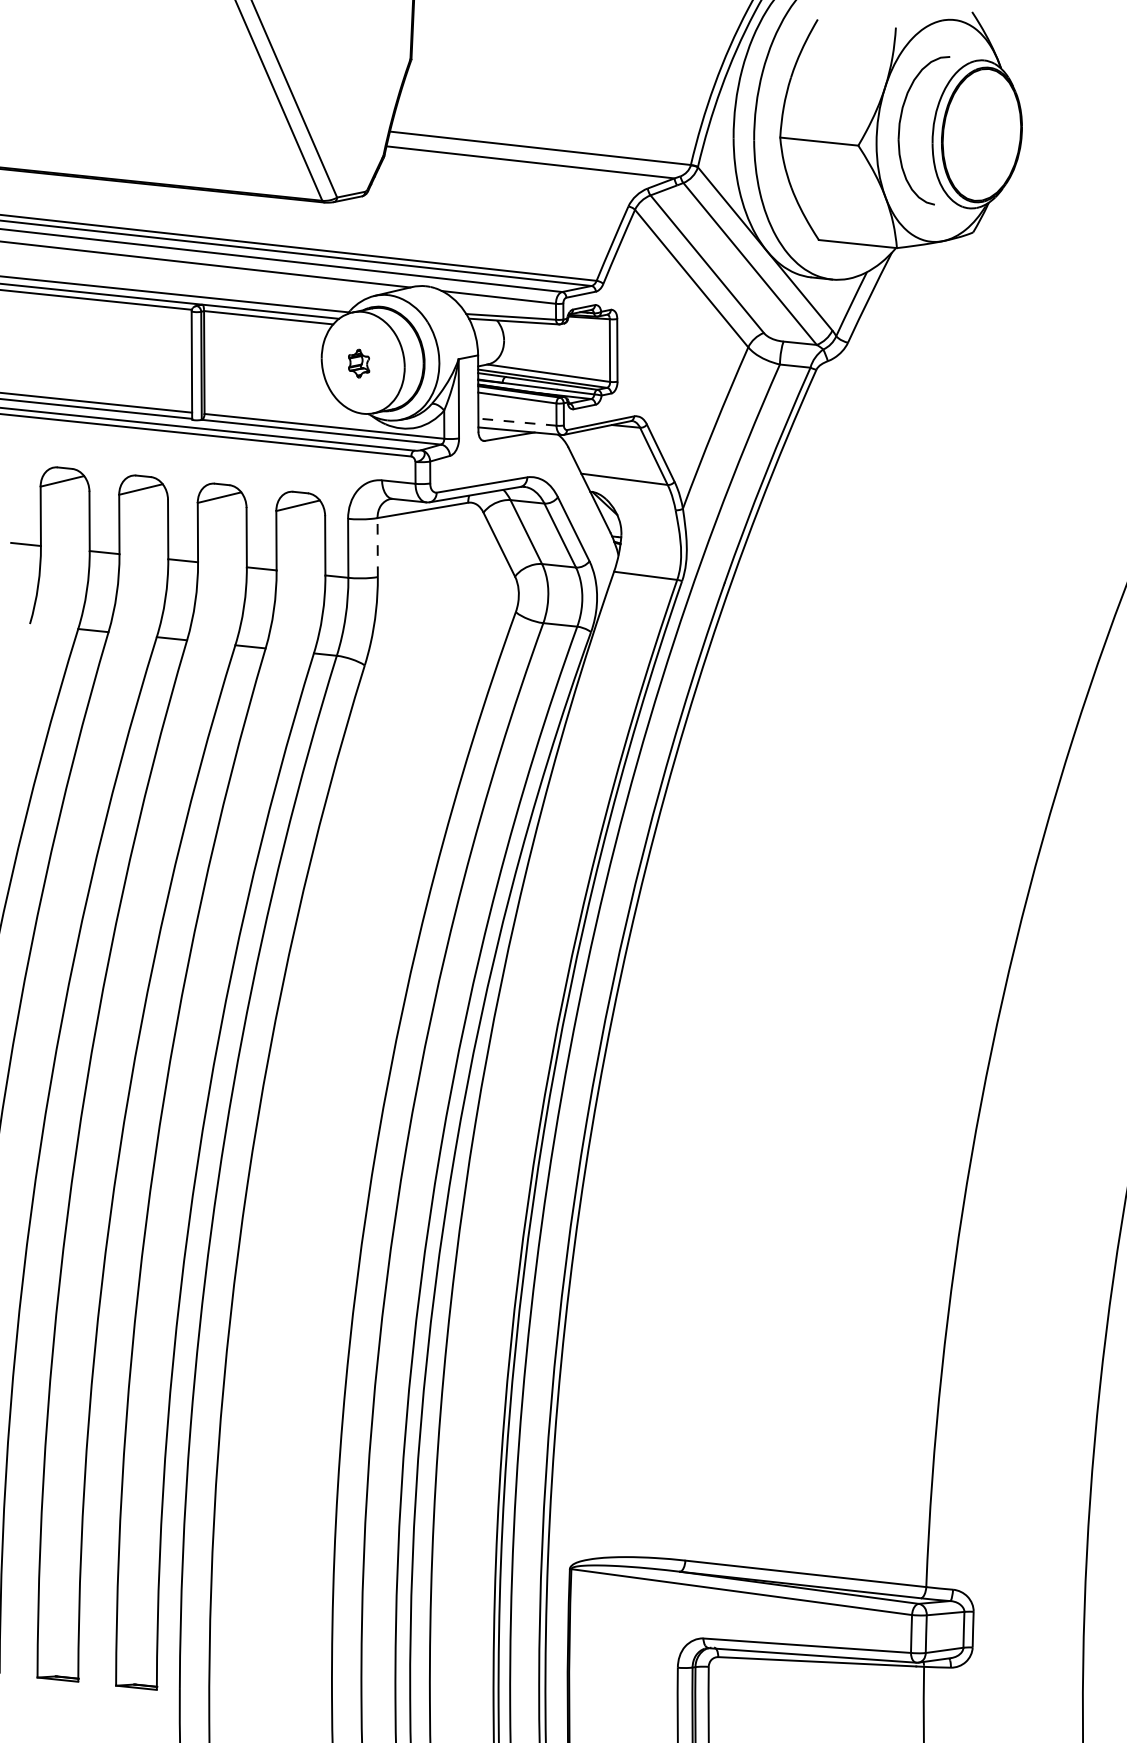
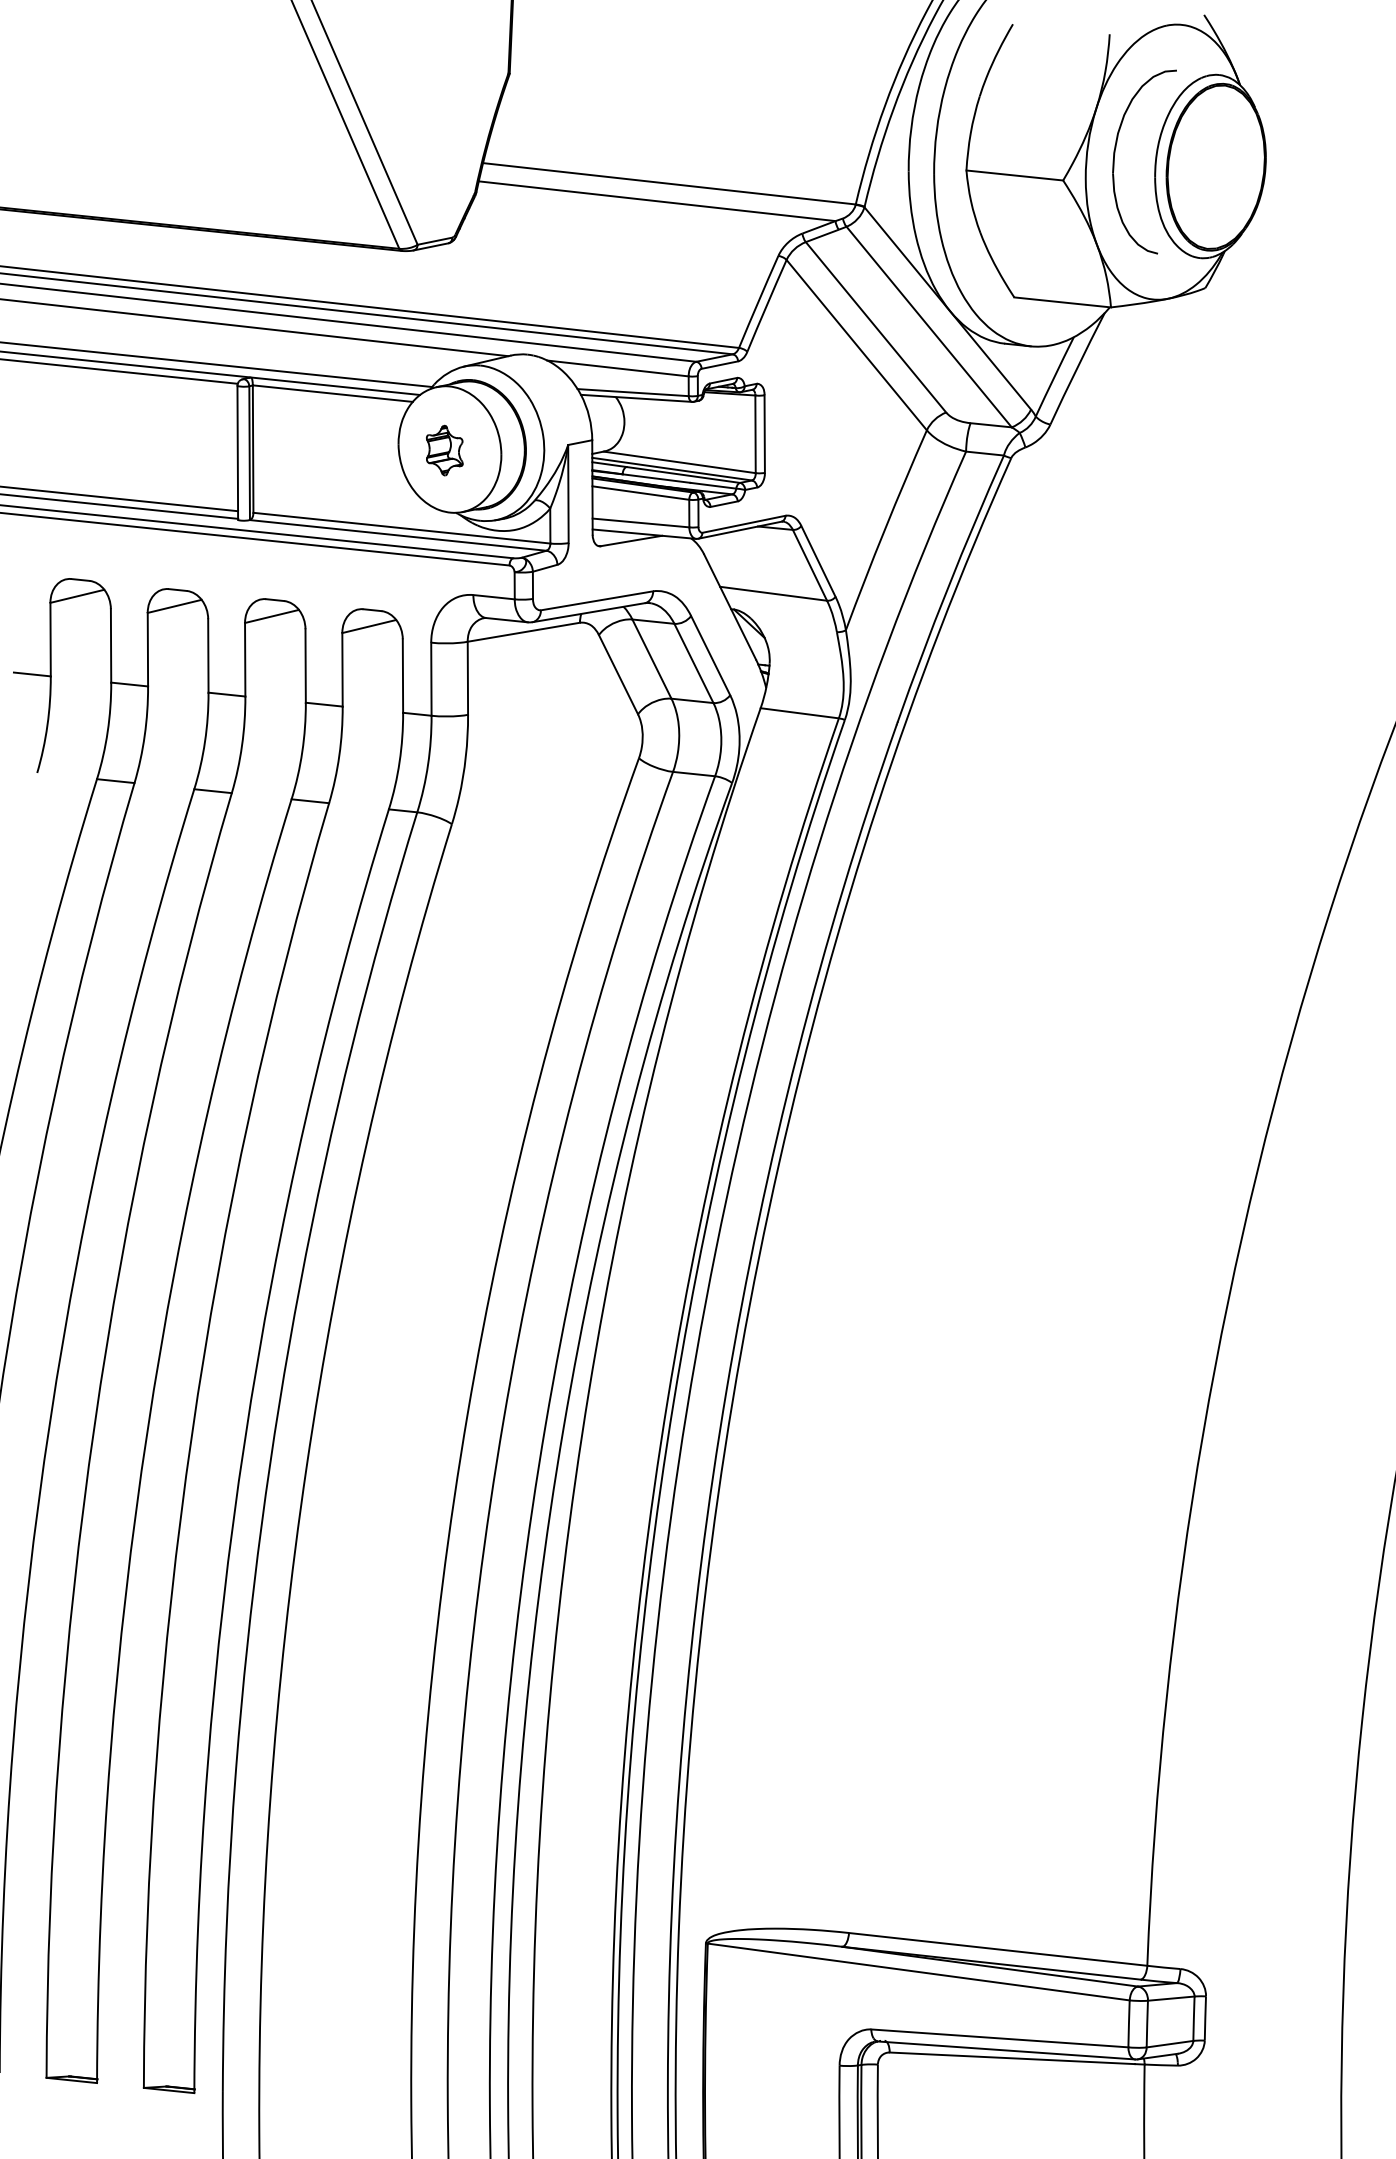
part: (358, 363) -> (444, 450), size x1.43
line: (517, 421) -> (640, 522), dashed -> solid
line: (377, 547) -> (467, 678), dashed -> solid

